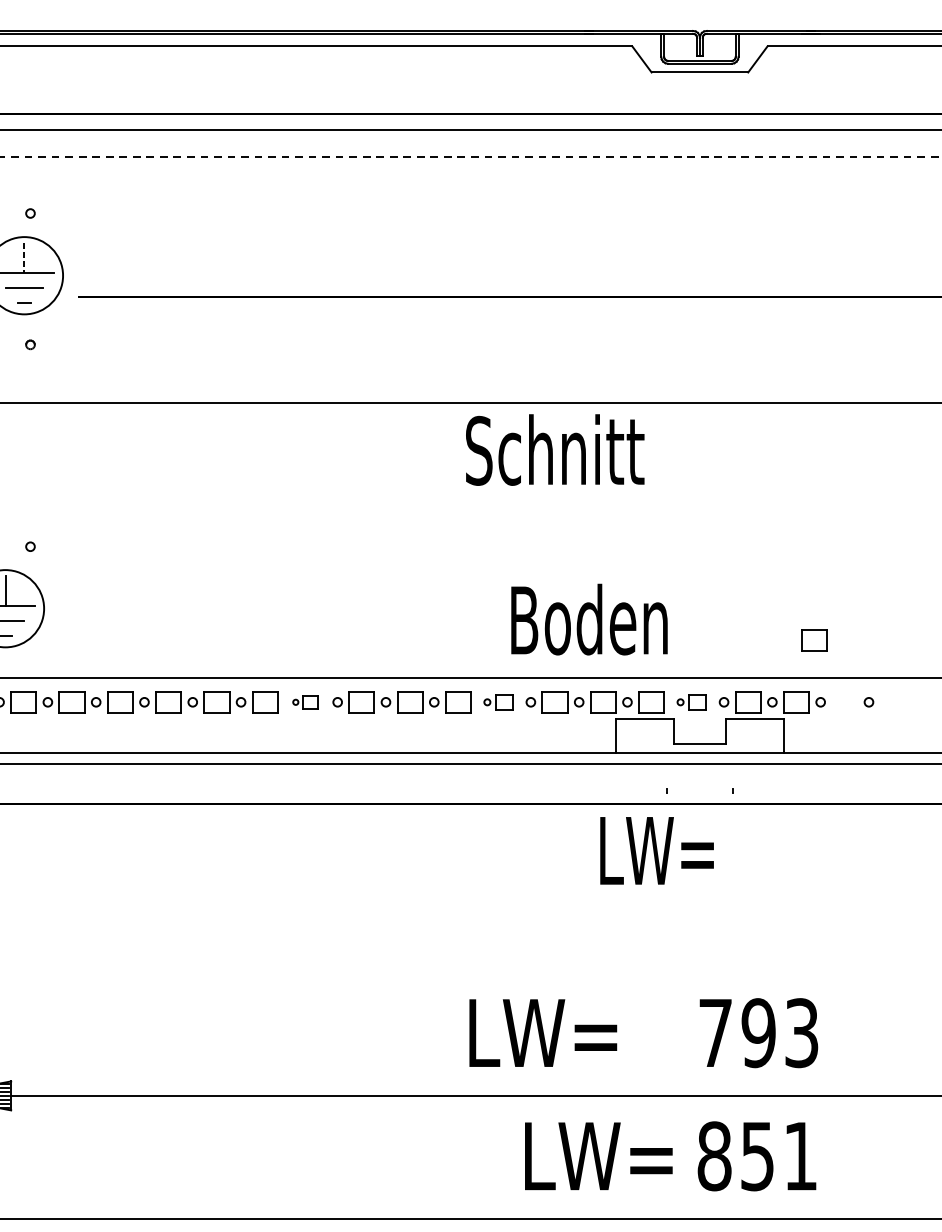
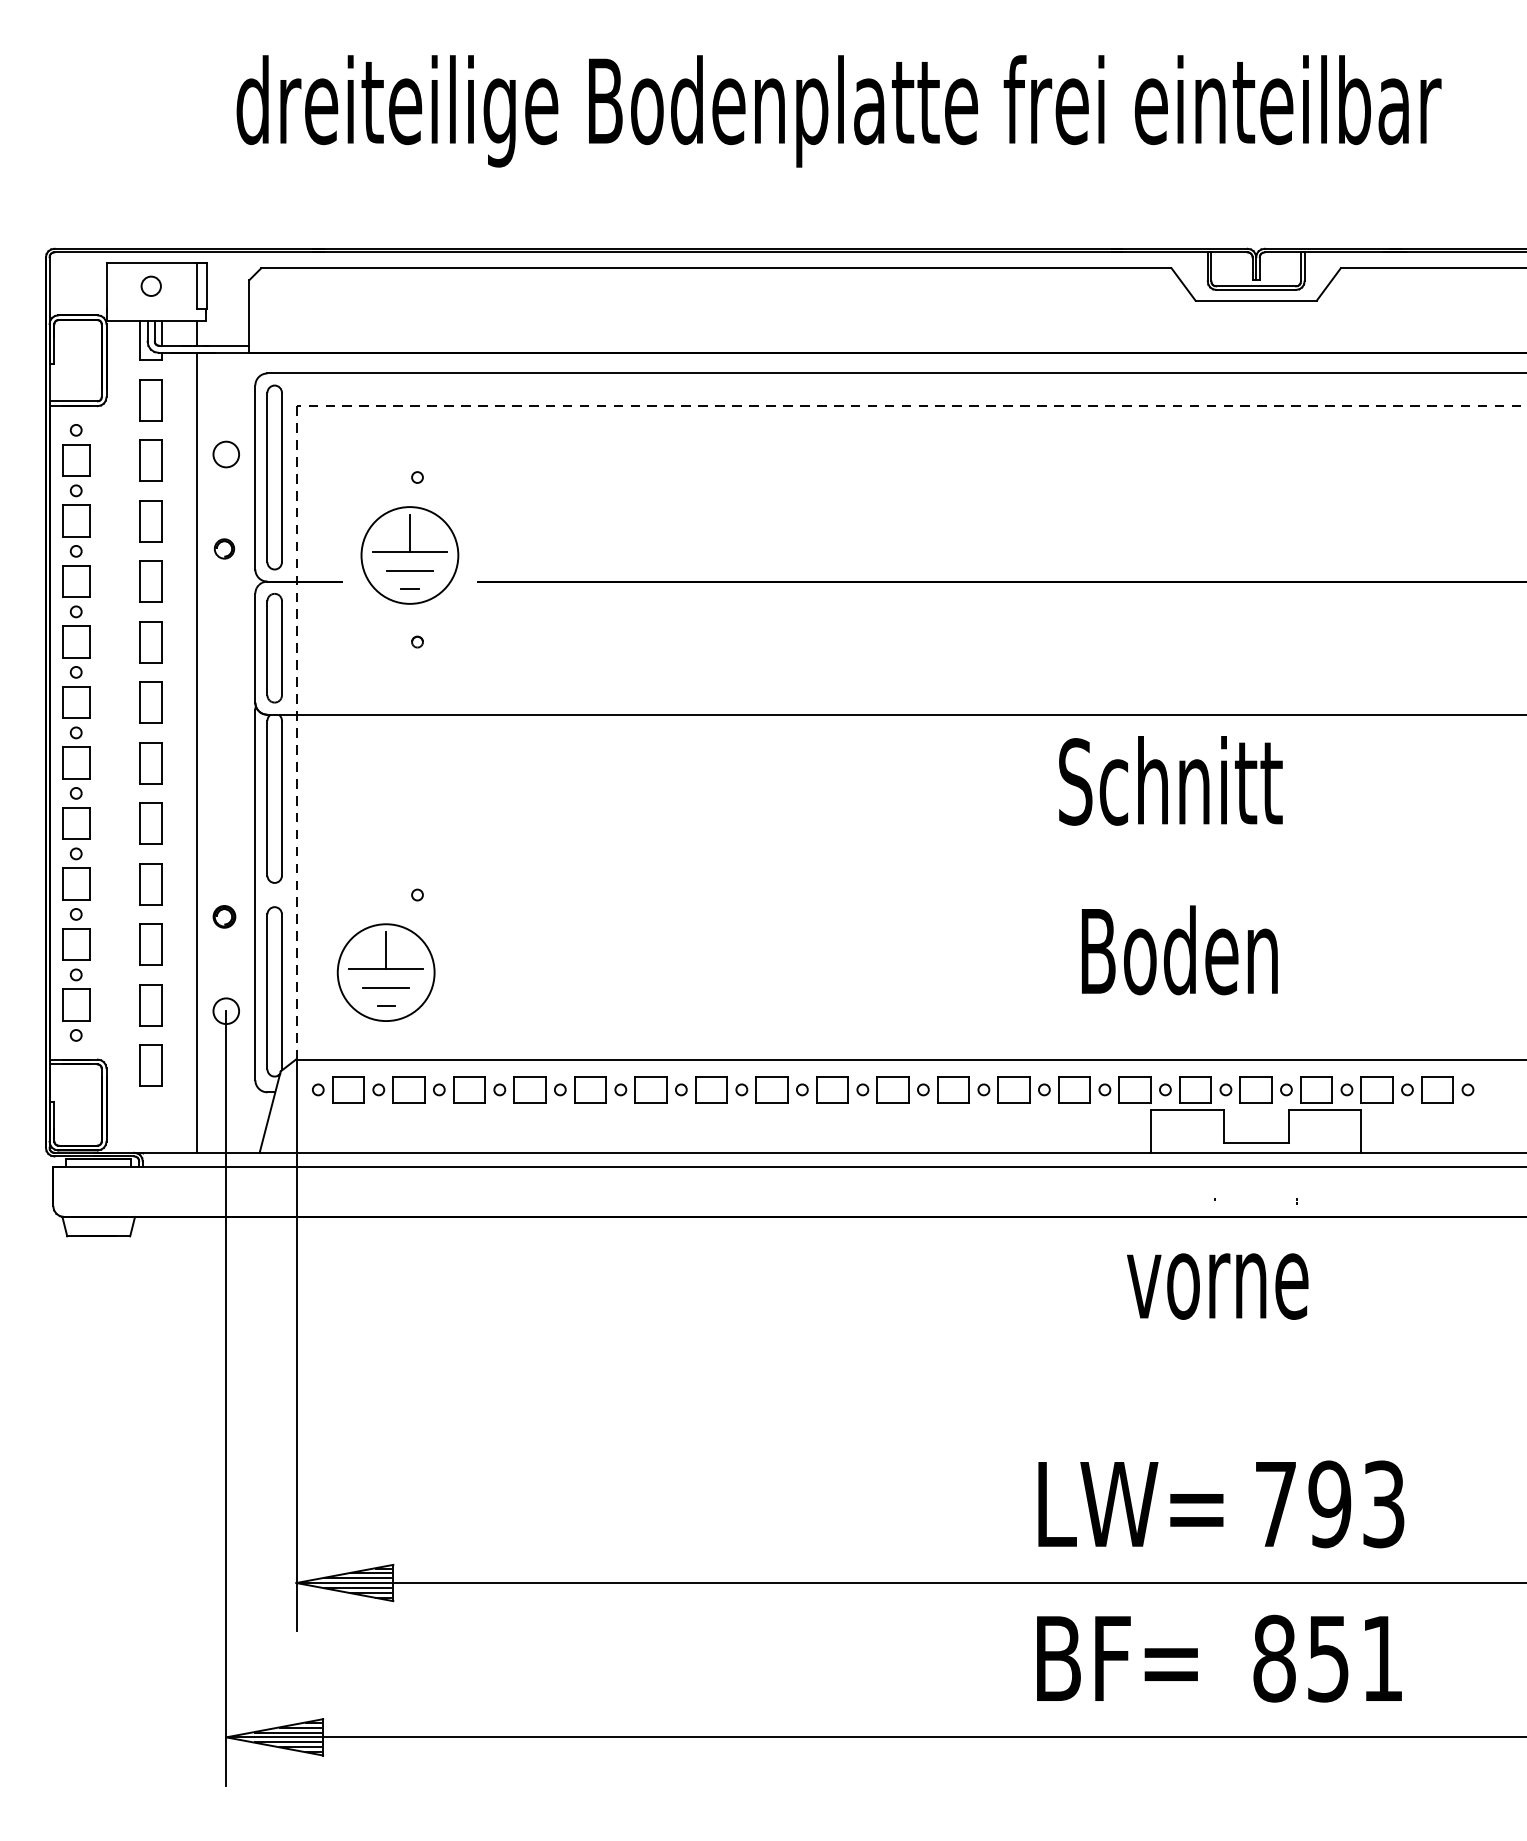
line: (24, 258) -> (409, 533), dashed -> solid
text: (554, 449) -> (1170, 780), moved
text: (589, 619) -> (1179, 950), moved
part: (814, 640) -> (1437, 1089), moved
part: (305, 701) -> (761, 1089), size x1.67
part: (498, 701) -> (1003, 1089), size x1.43
part: (691, 701) -> (1245, 1089), size x1.43
text: (669, 851) -> (1217, 1276), LW= -> vorne
text: (542, 1033) -> (1130, 1504), moved
text: (602, 1156) -> (1133, 1658), LW= -> BF=

